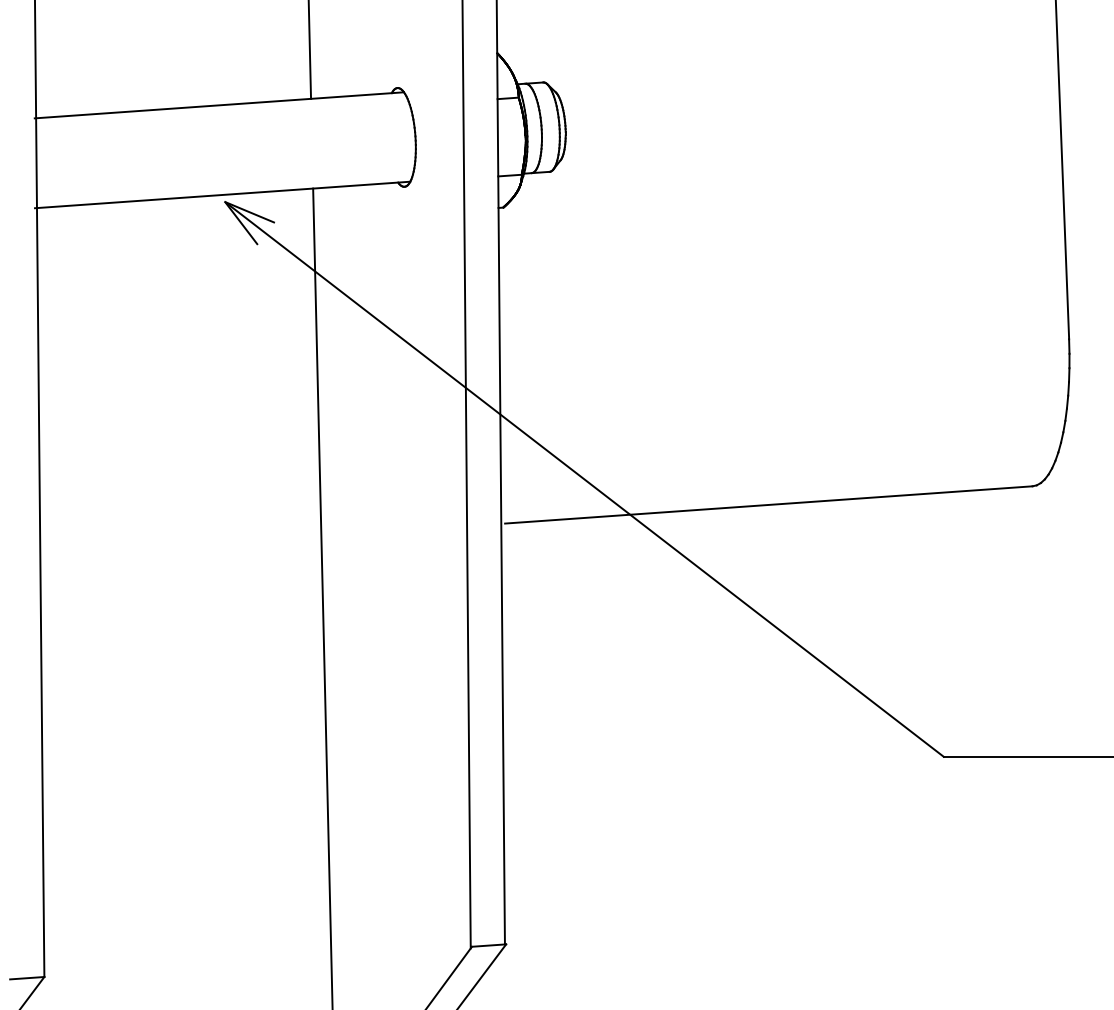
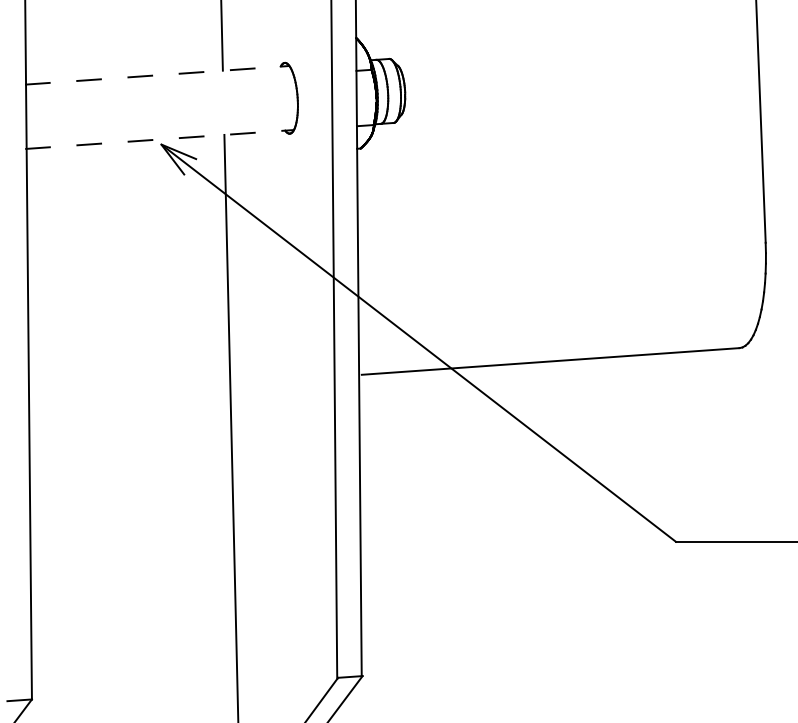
line: (219, 105) -> (157, 75), solid -> dashed
line: (222, 194) -> (159, 139), solid -> dashed

